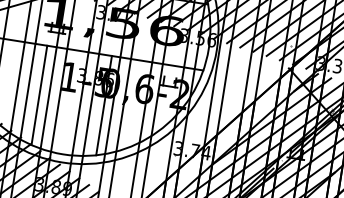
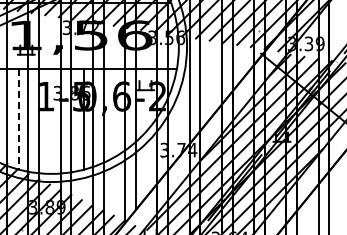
line: (39, 95) -> (18, 119), solid -> dashed

